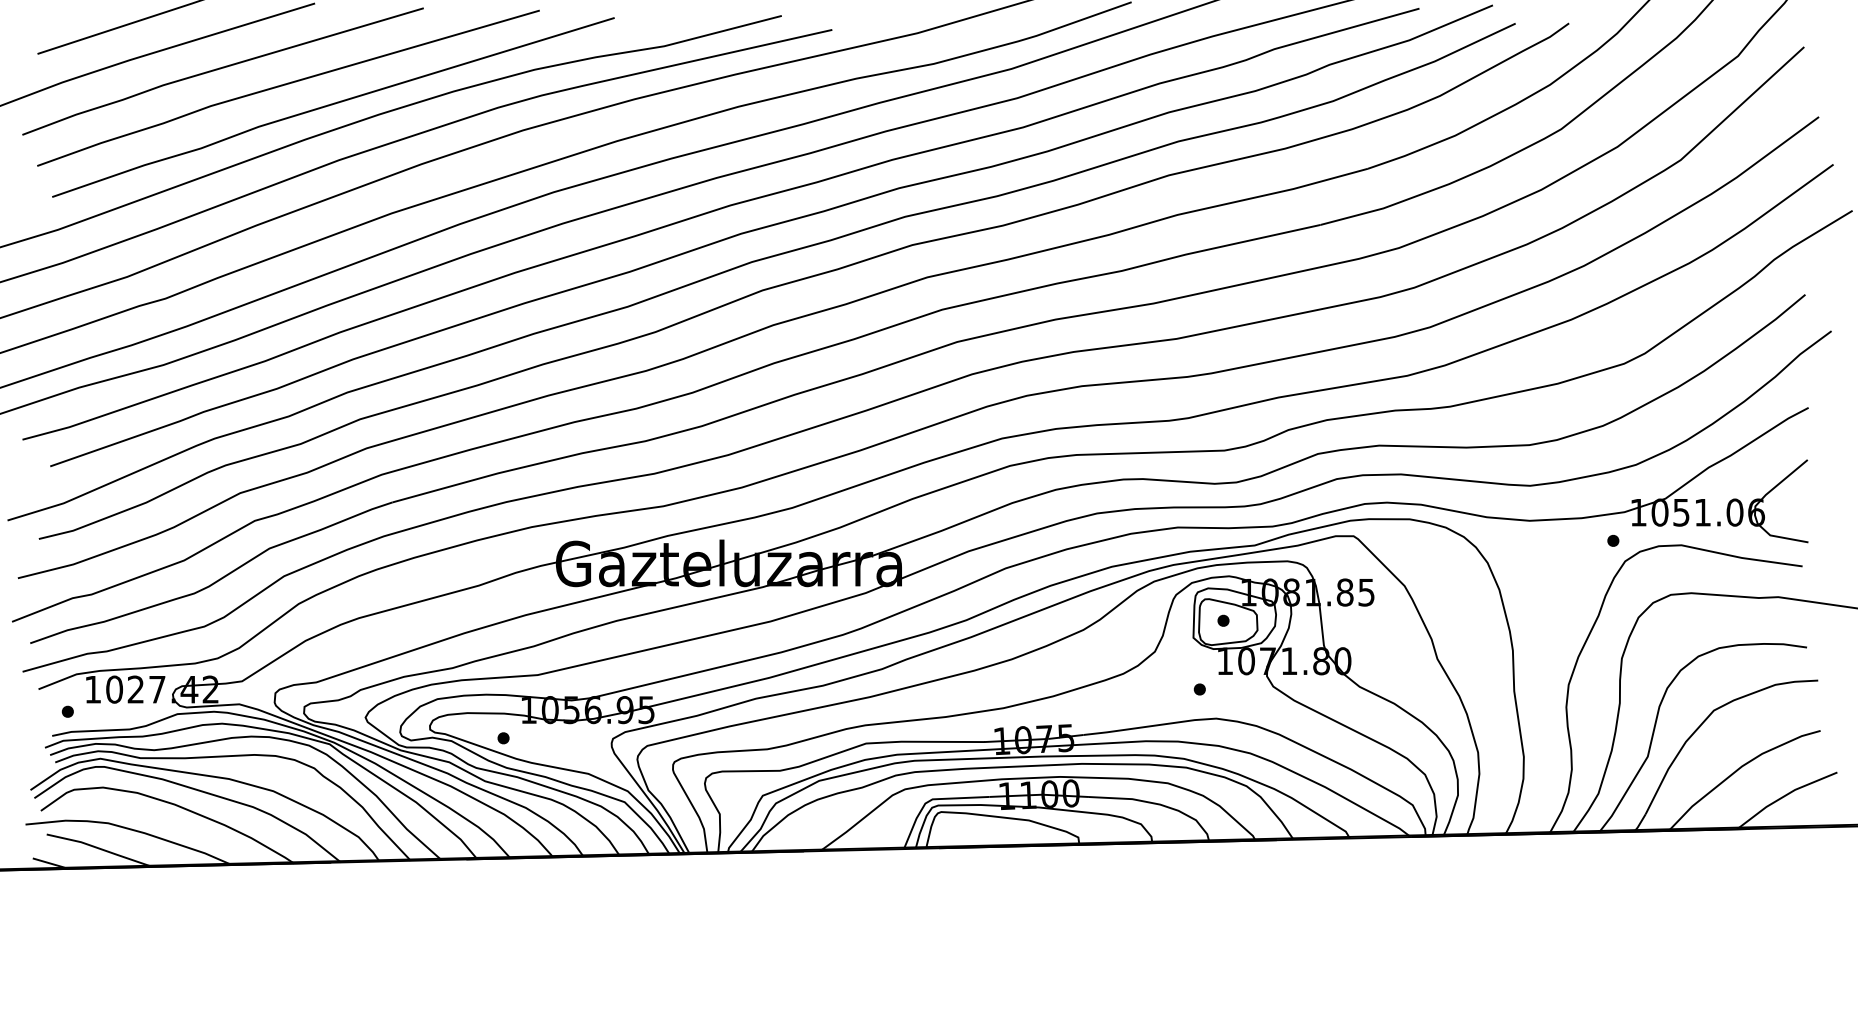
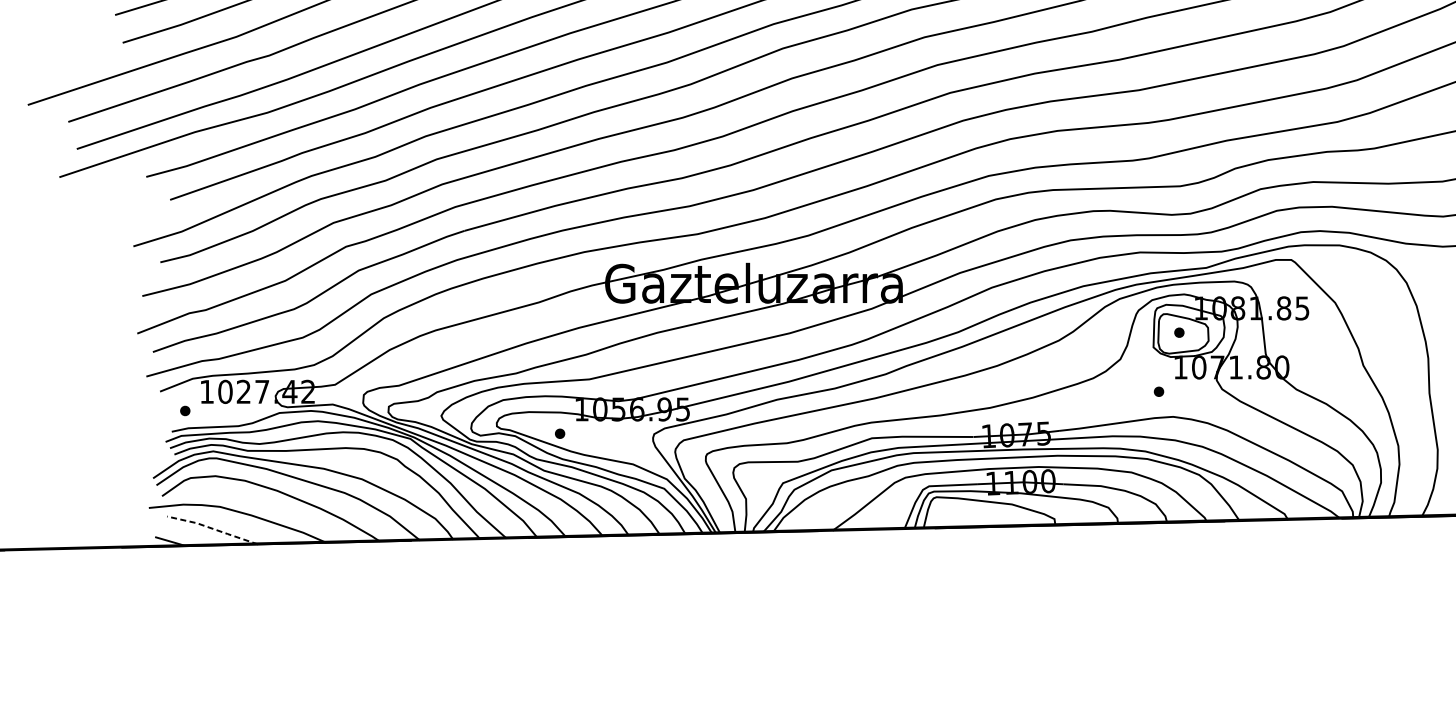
line: (99, 848) -> (212, 528), solid -> dashed

